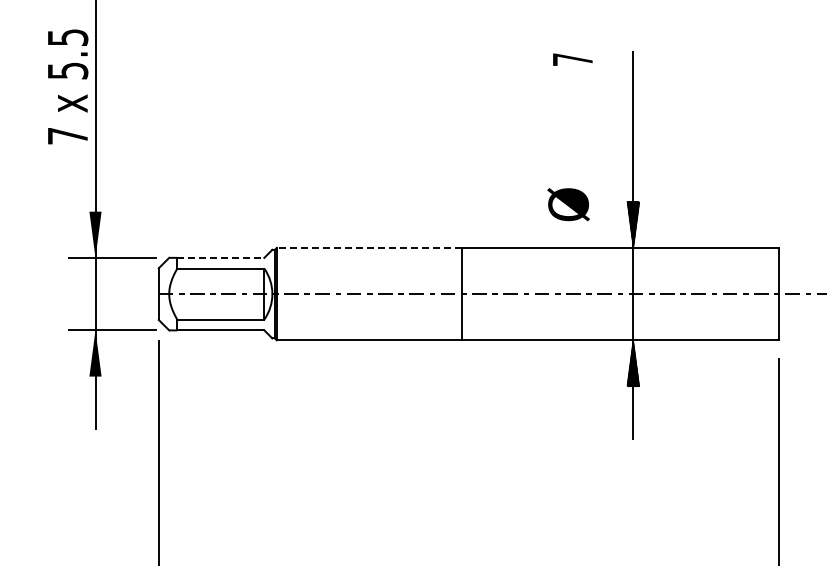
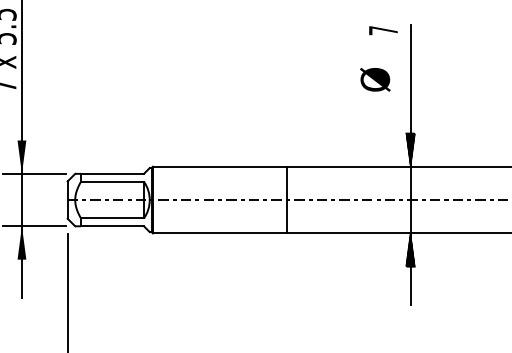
text: (572, 59) -> (383, 30), moved
text: (568, 204) -> (375, 79), moved
line: (369, 247) -> (219, 166), dashed -> solid
line: (220, 257) -> (112, 173), dashed -> solid

